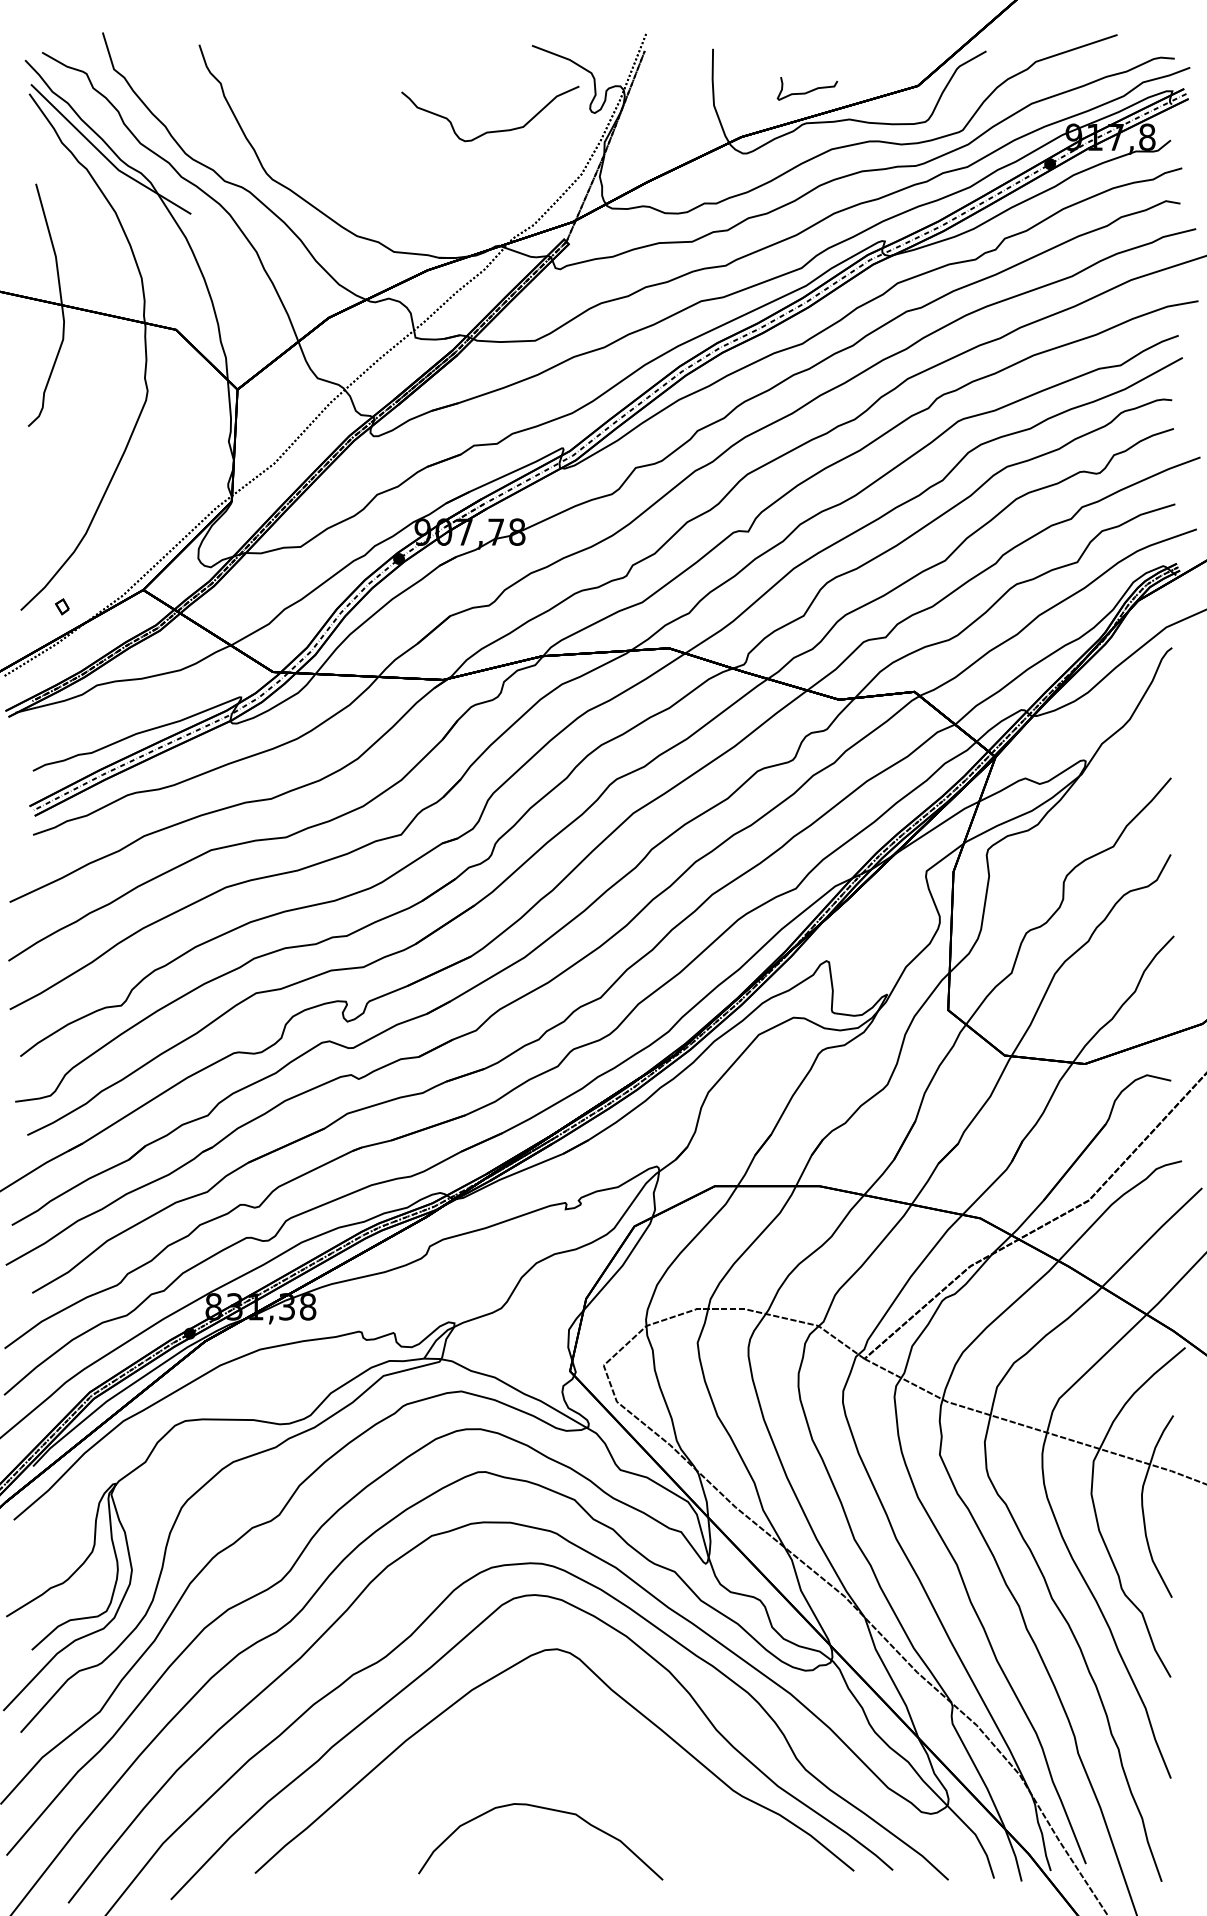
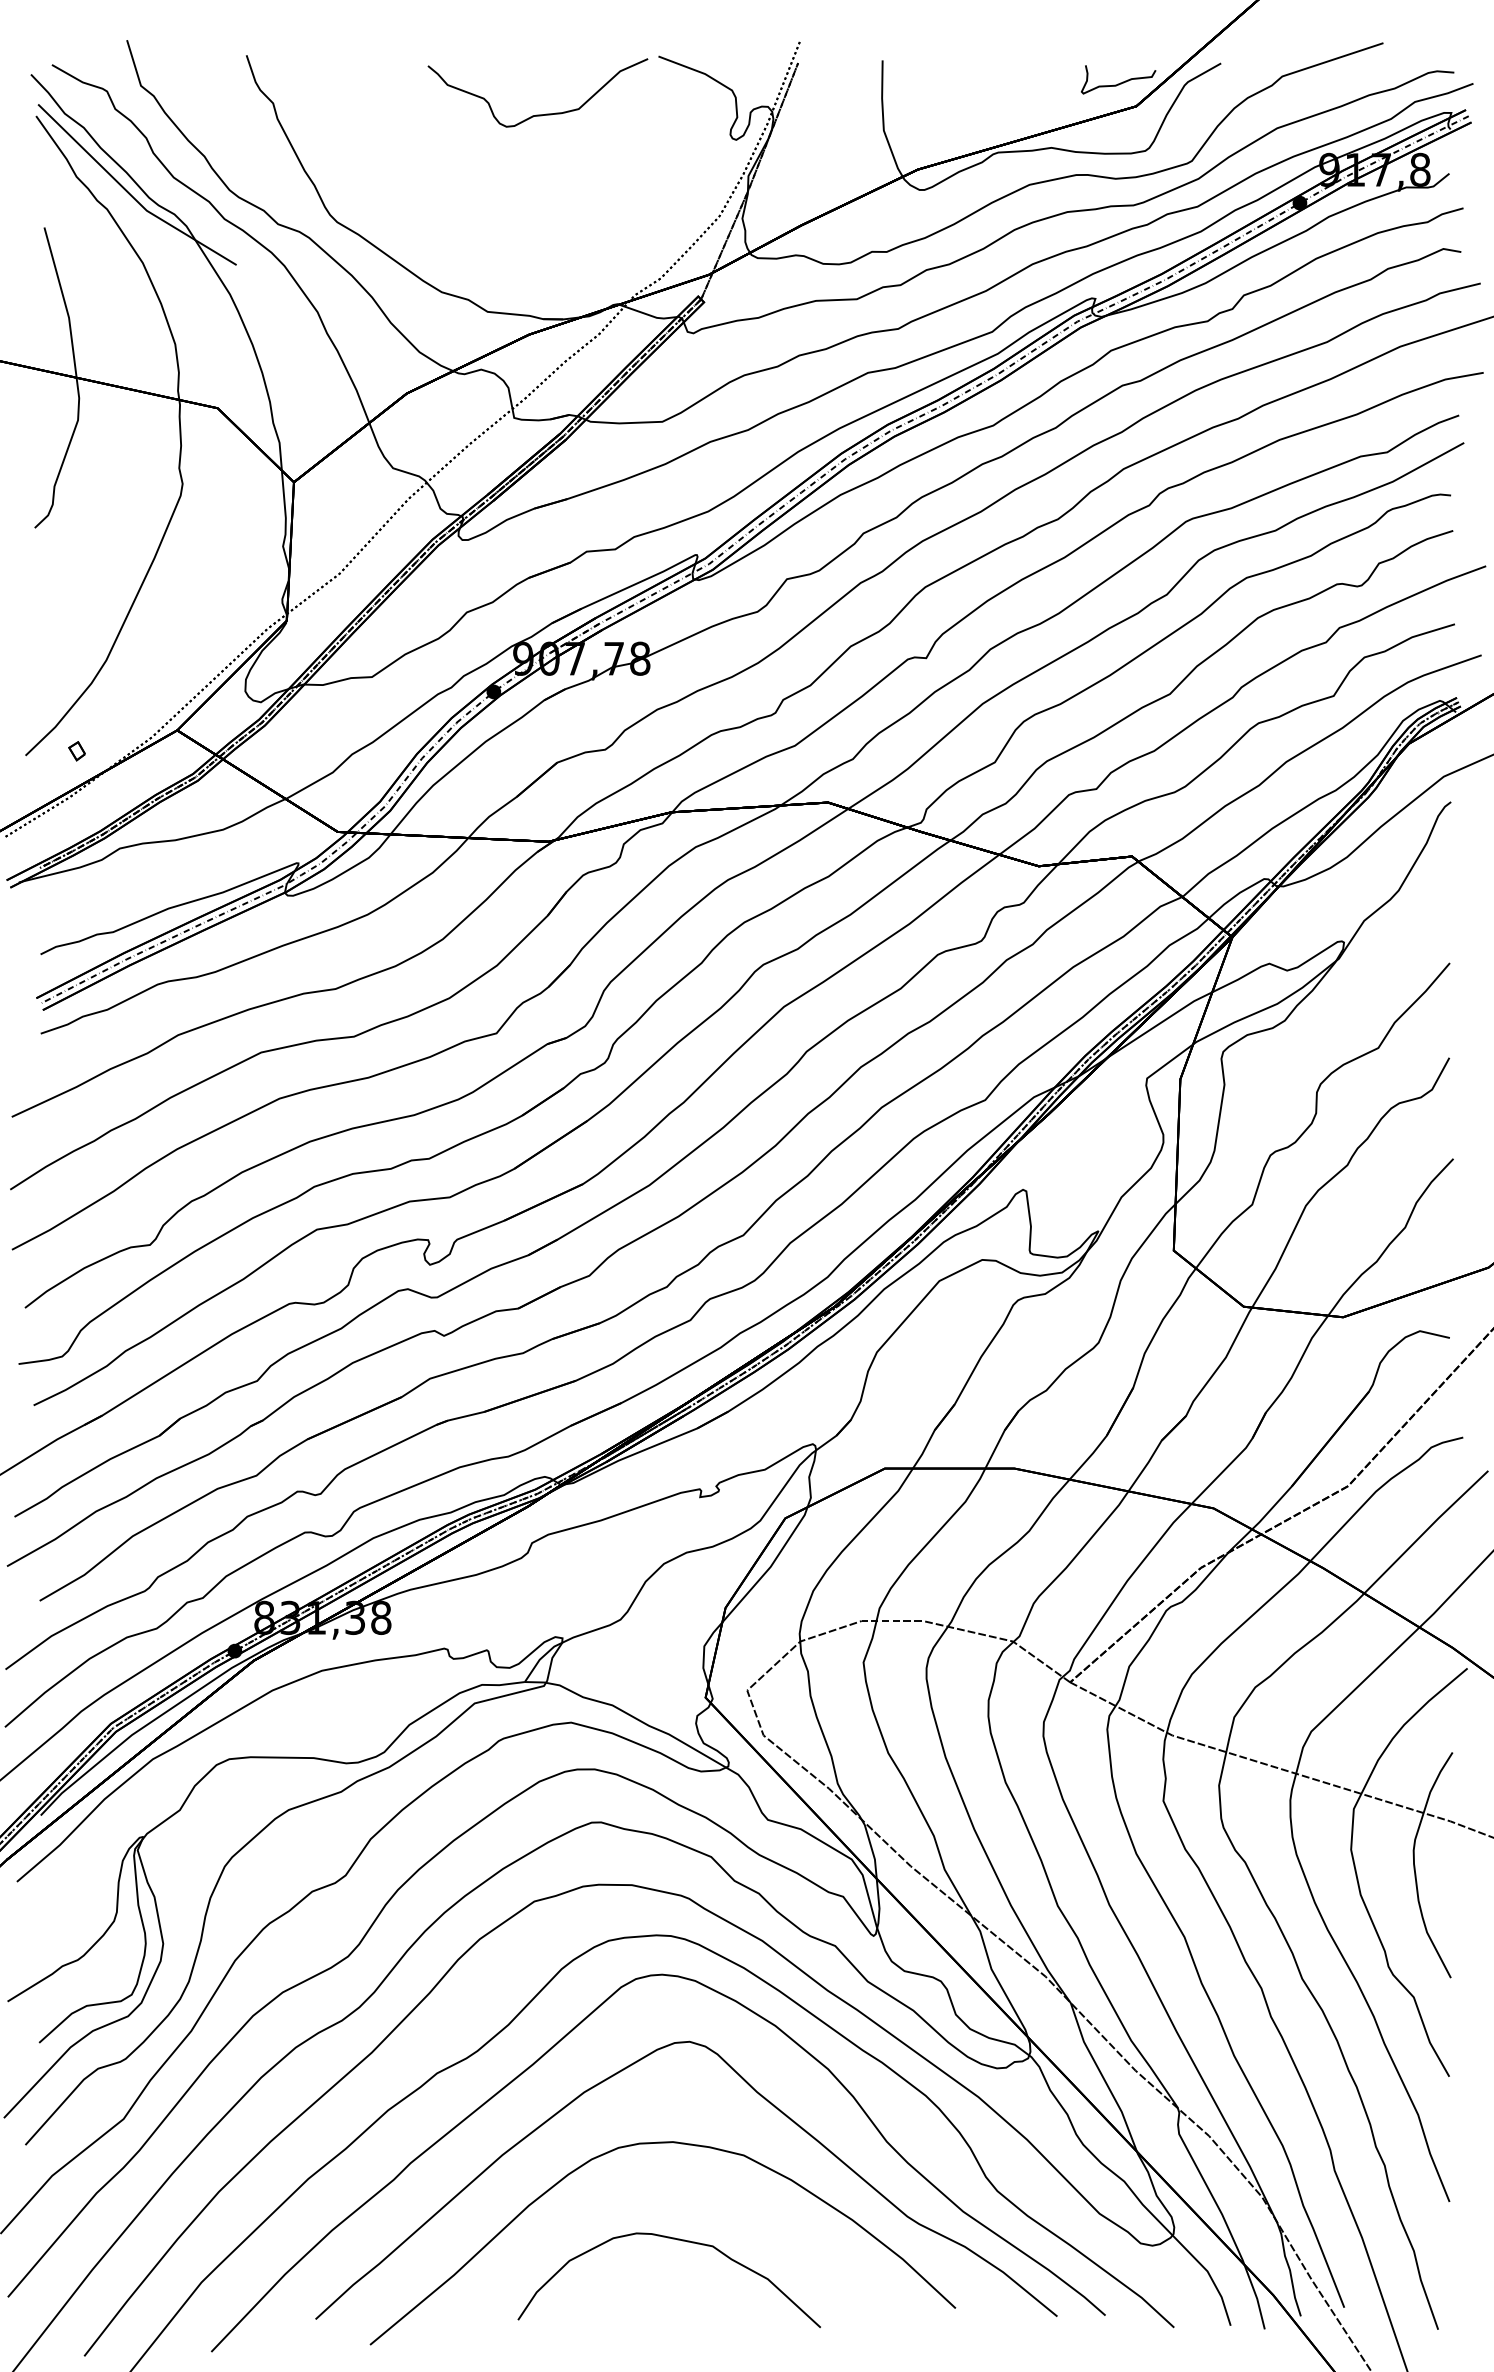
curve: (809, 90) -> (1120, 82), moved
curve: (490, 131) -> (537, 114), moved
curve: (524, 1732) -> (649, 2144), added

